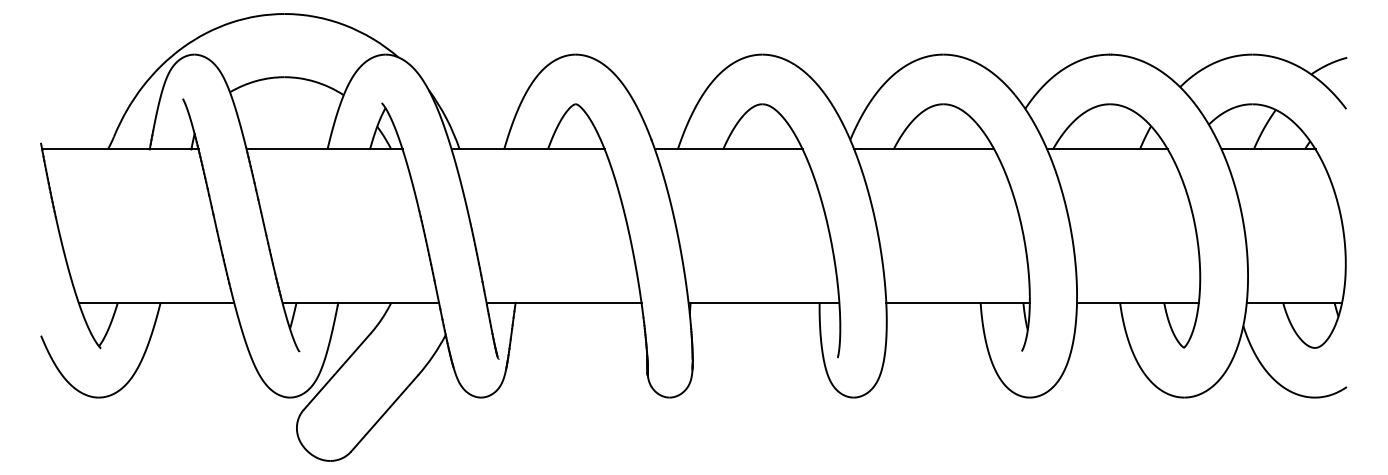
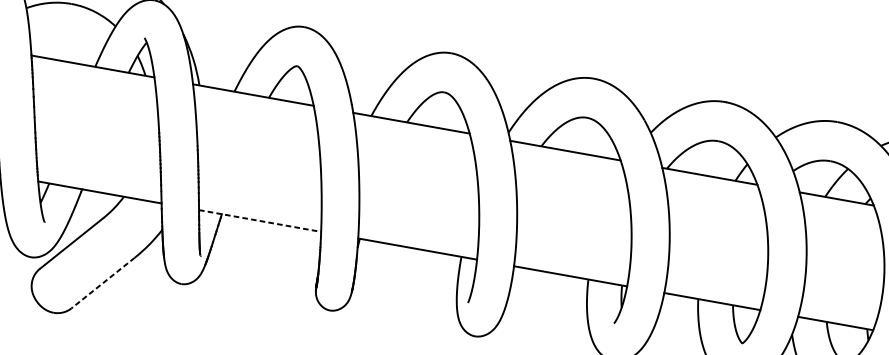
line: (564, 302) -> (260, 220), solid -> dashed
line: (384, 413) -> (103, 283), solid -> dashed

